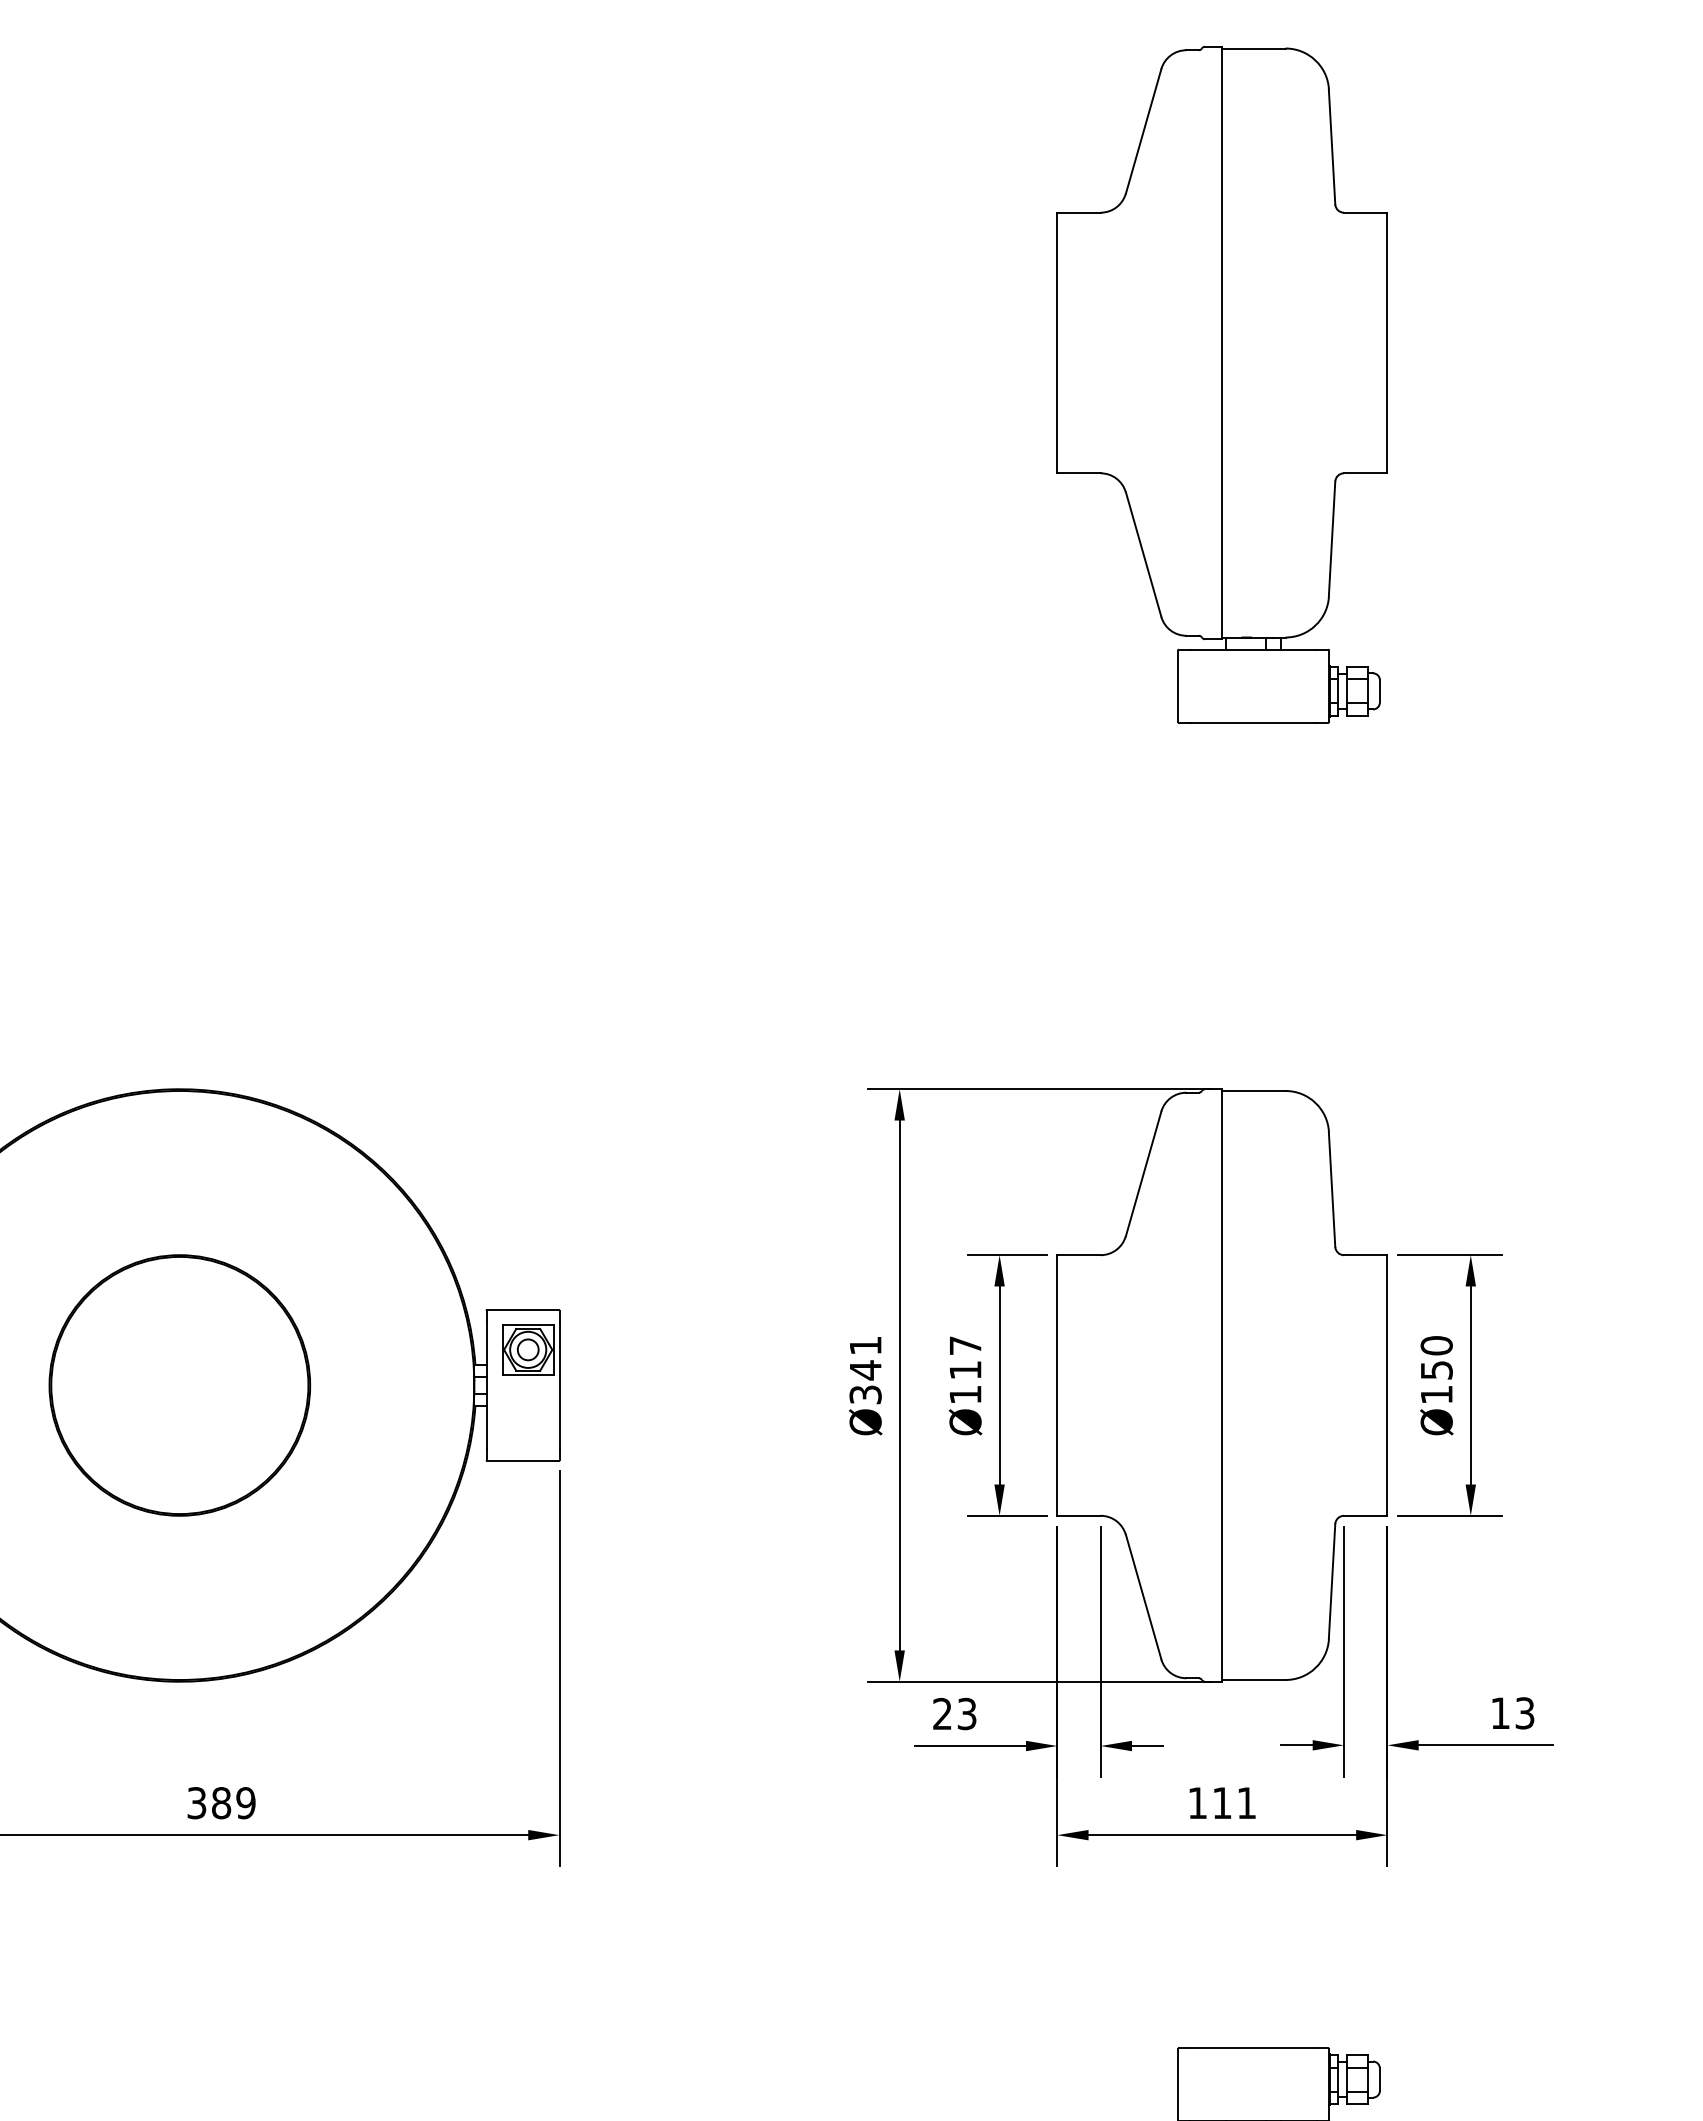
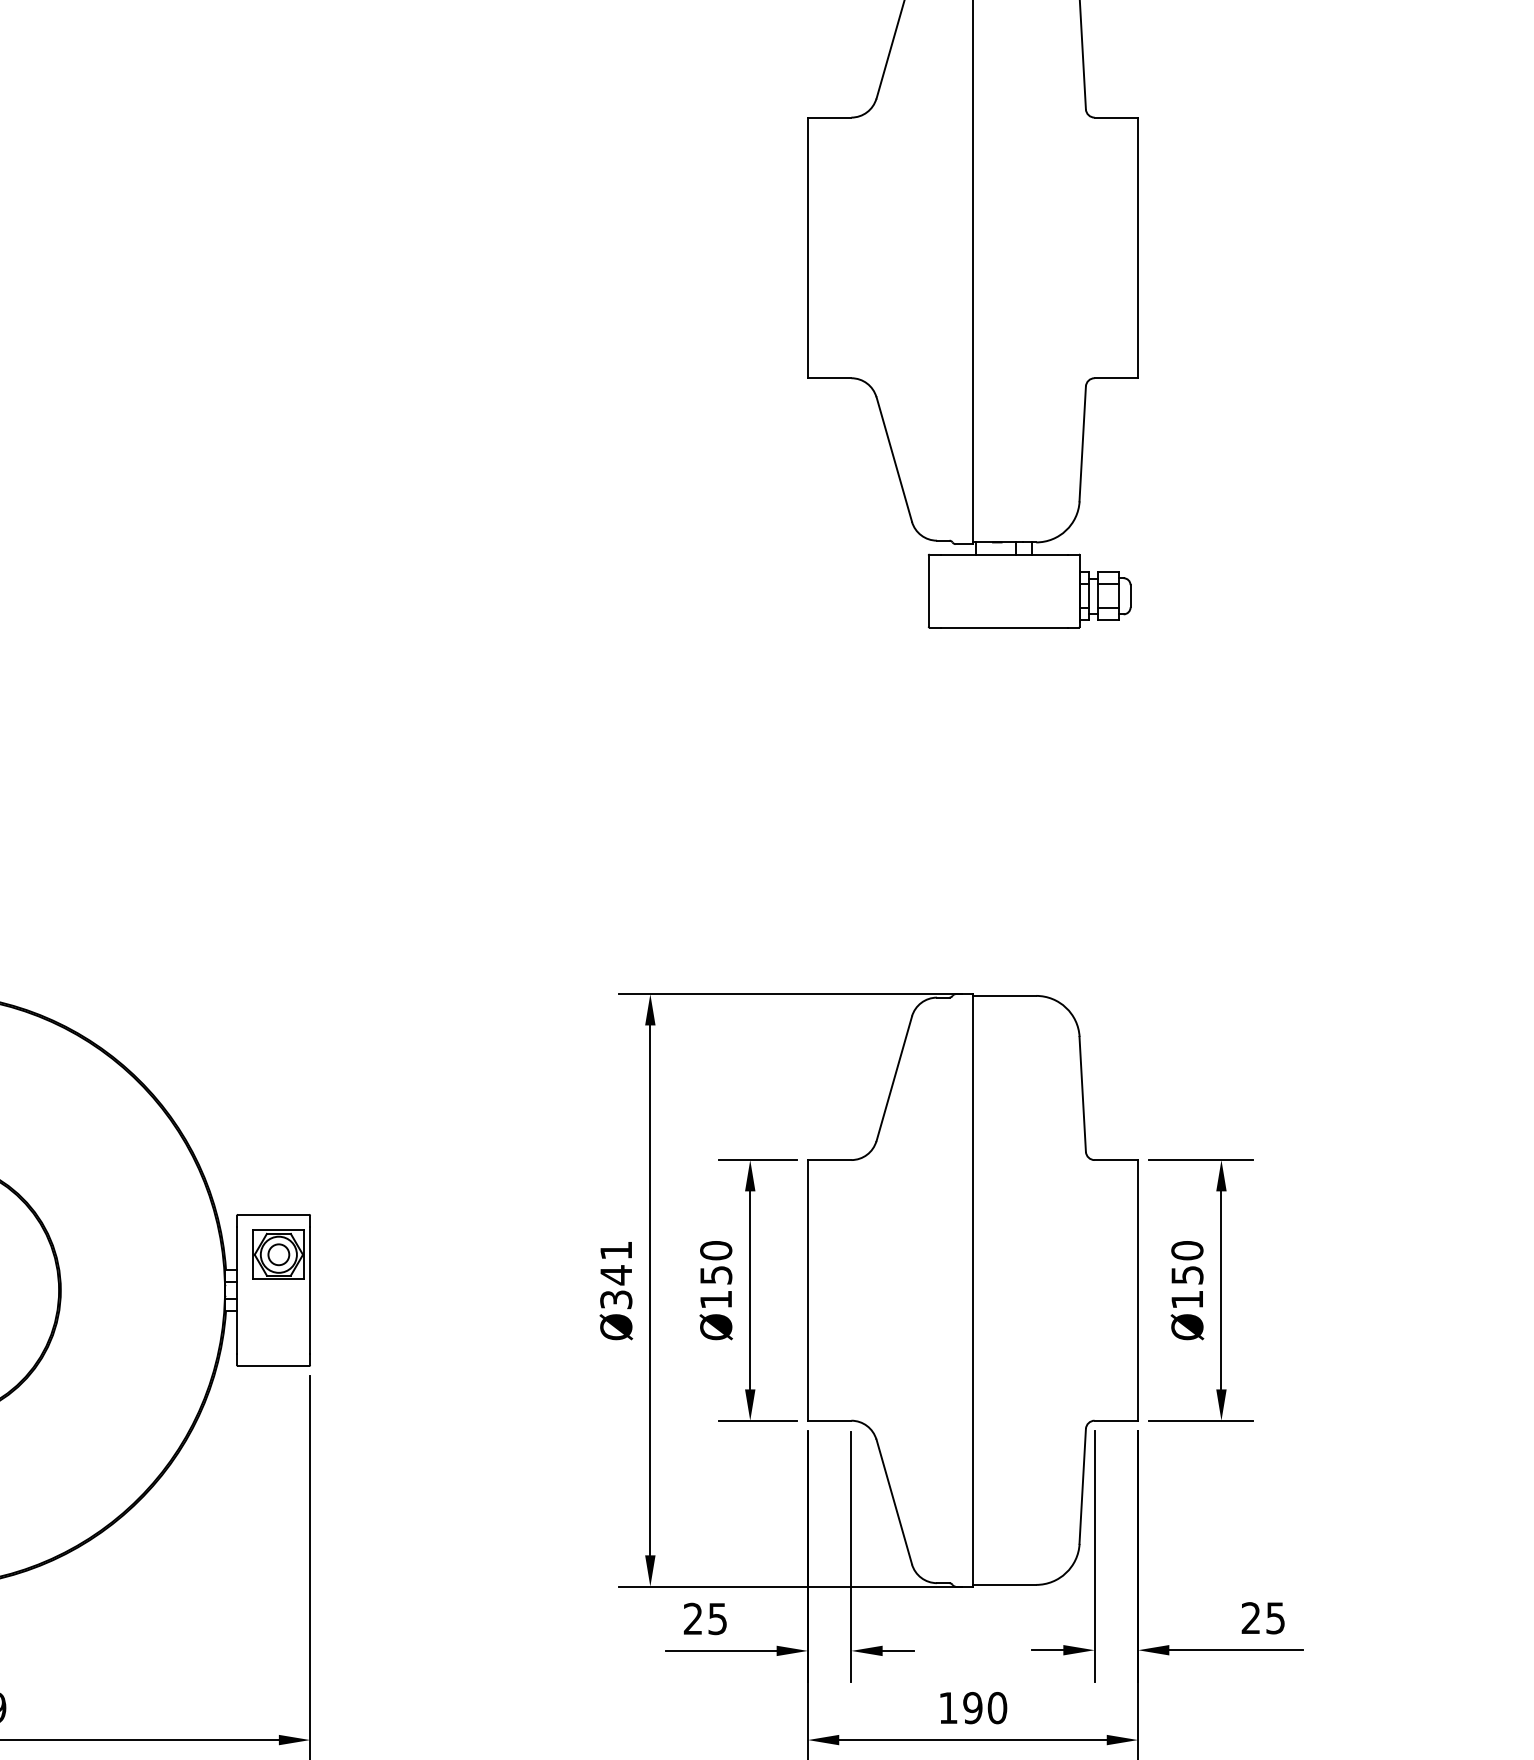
text: (965, 1357) -> (716, 1262), Ø117 -> Ø150
text: (1512, 1712) -> (1263, 1617), 13 -> 25
text: (967, 1713) -> (718, 1618), 23 -> 25
text: (1234, 1803) -> (985, 1708), 111 -> 190

